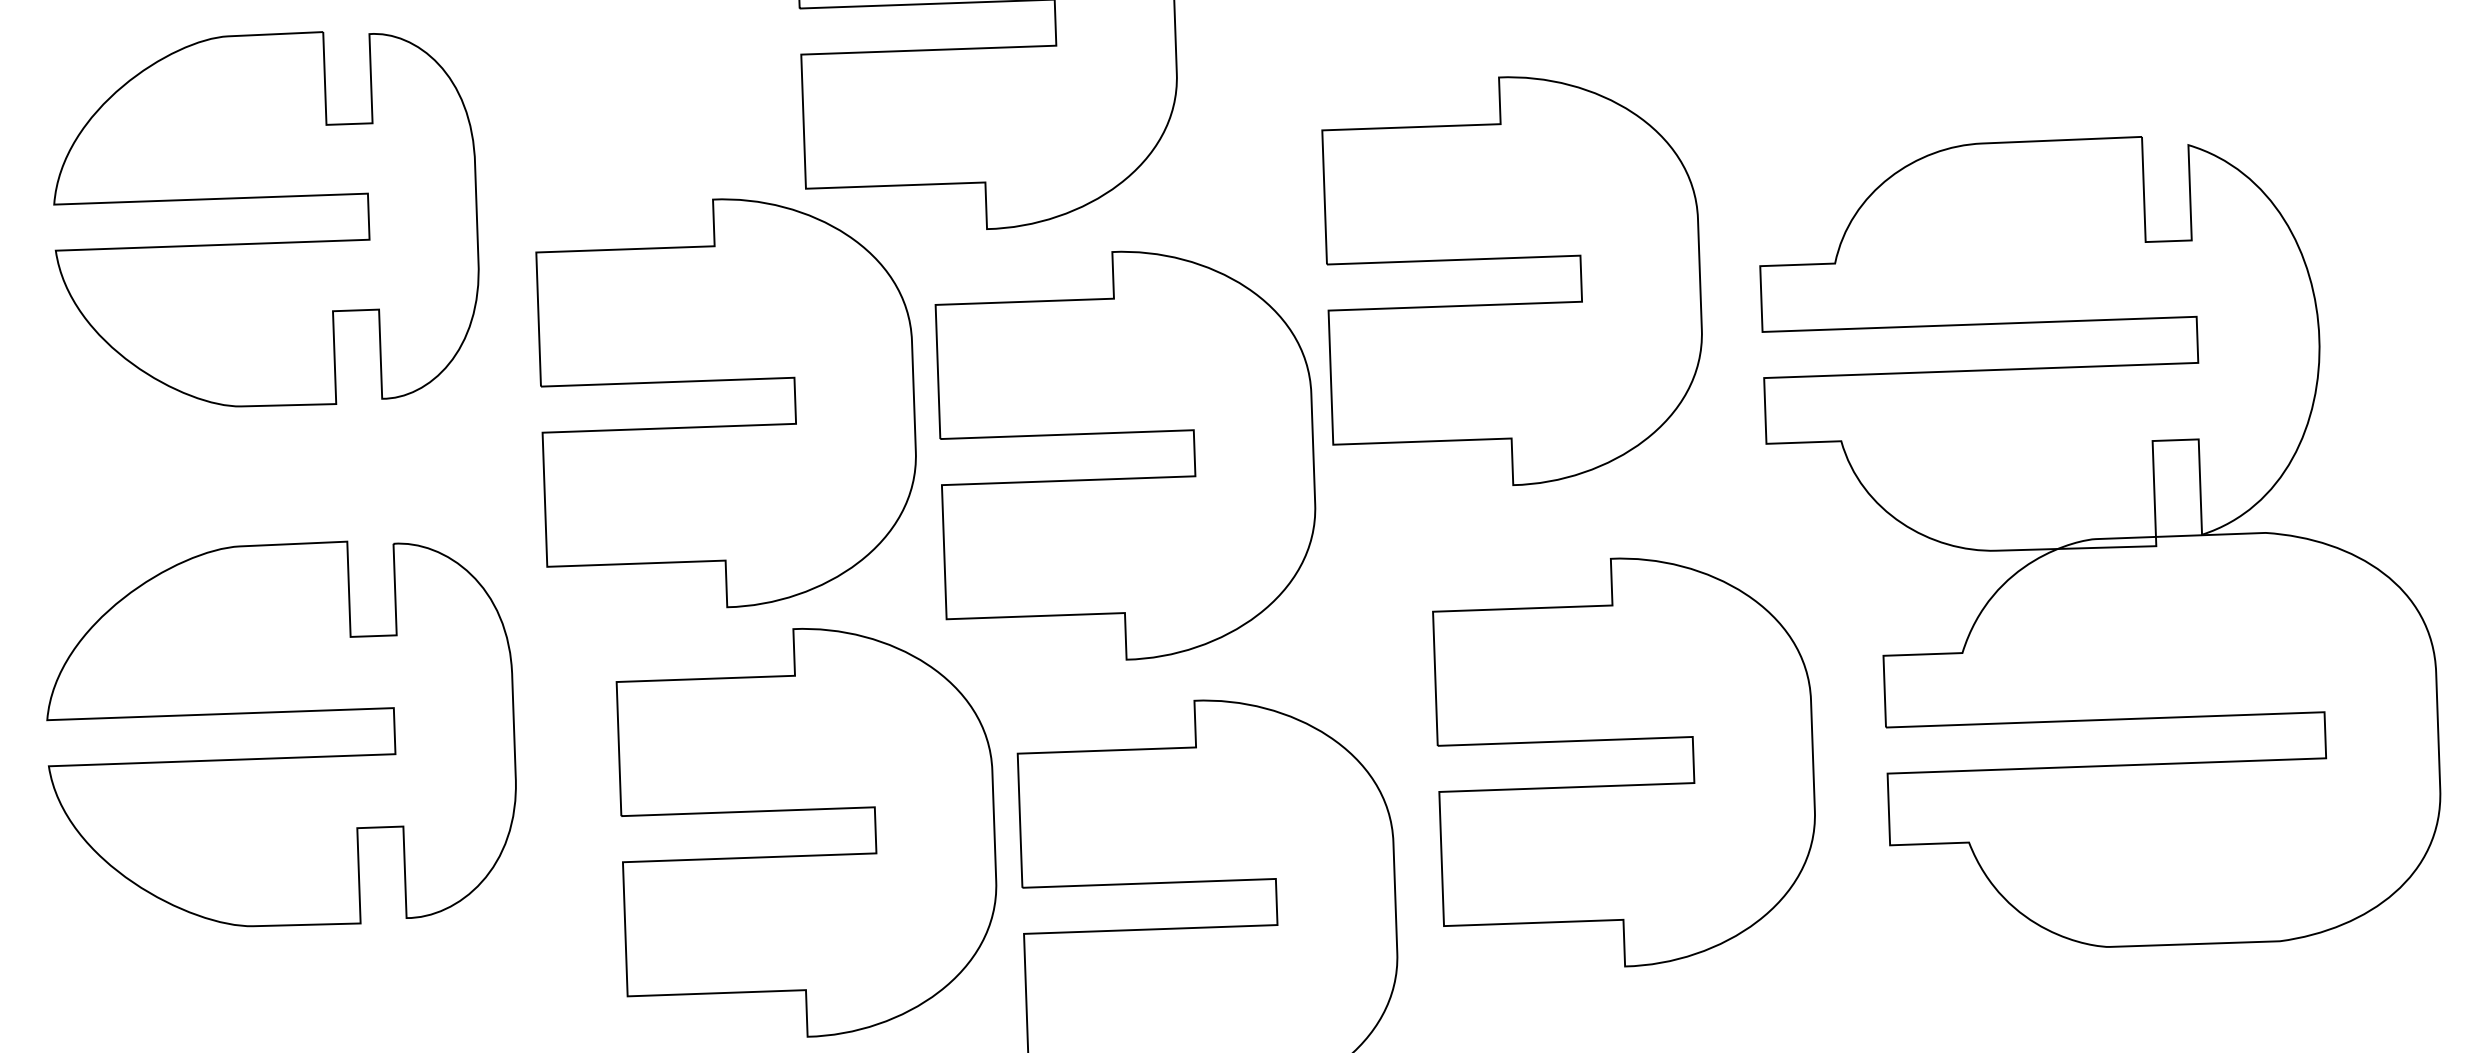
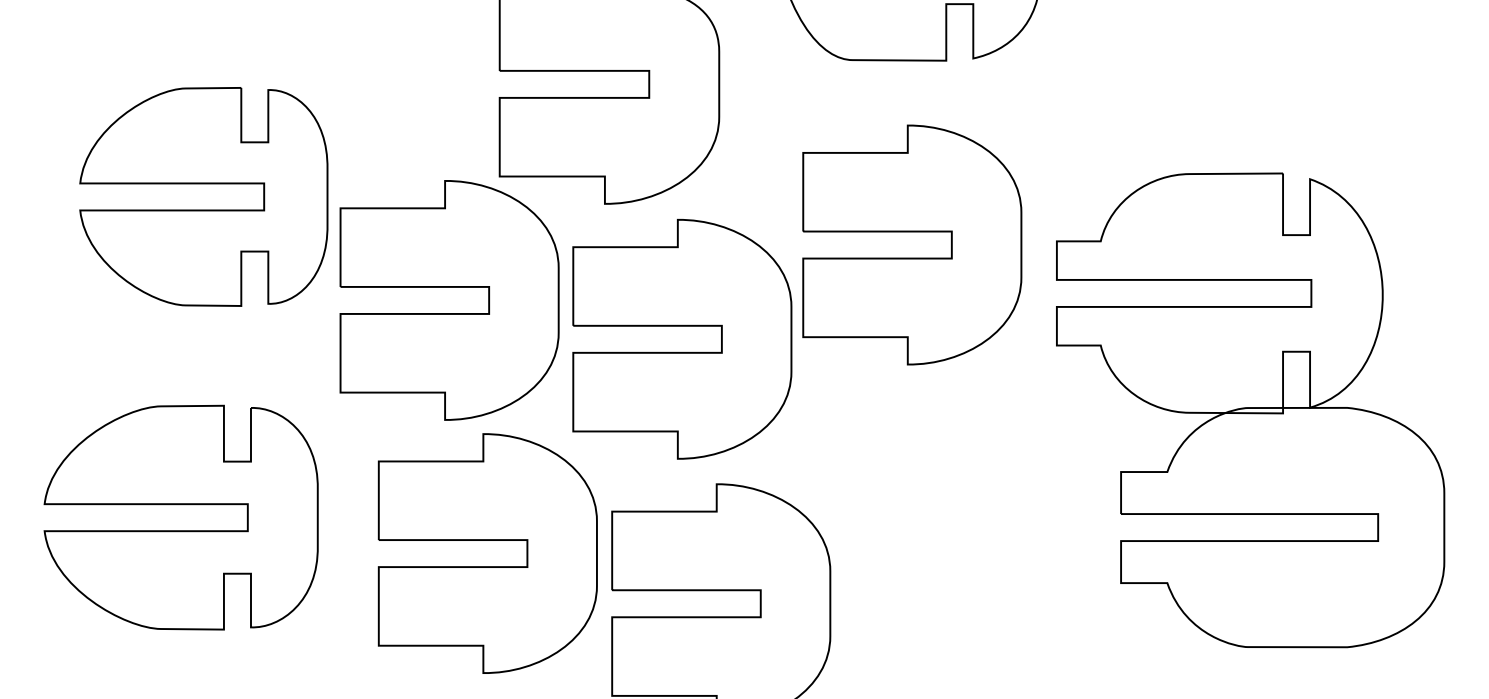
part: (264, 199) -> (203, 184), moved
part: (279, 714) -> (180, 505), moved
part: (1624, 740) -> (967, 516), removed

